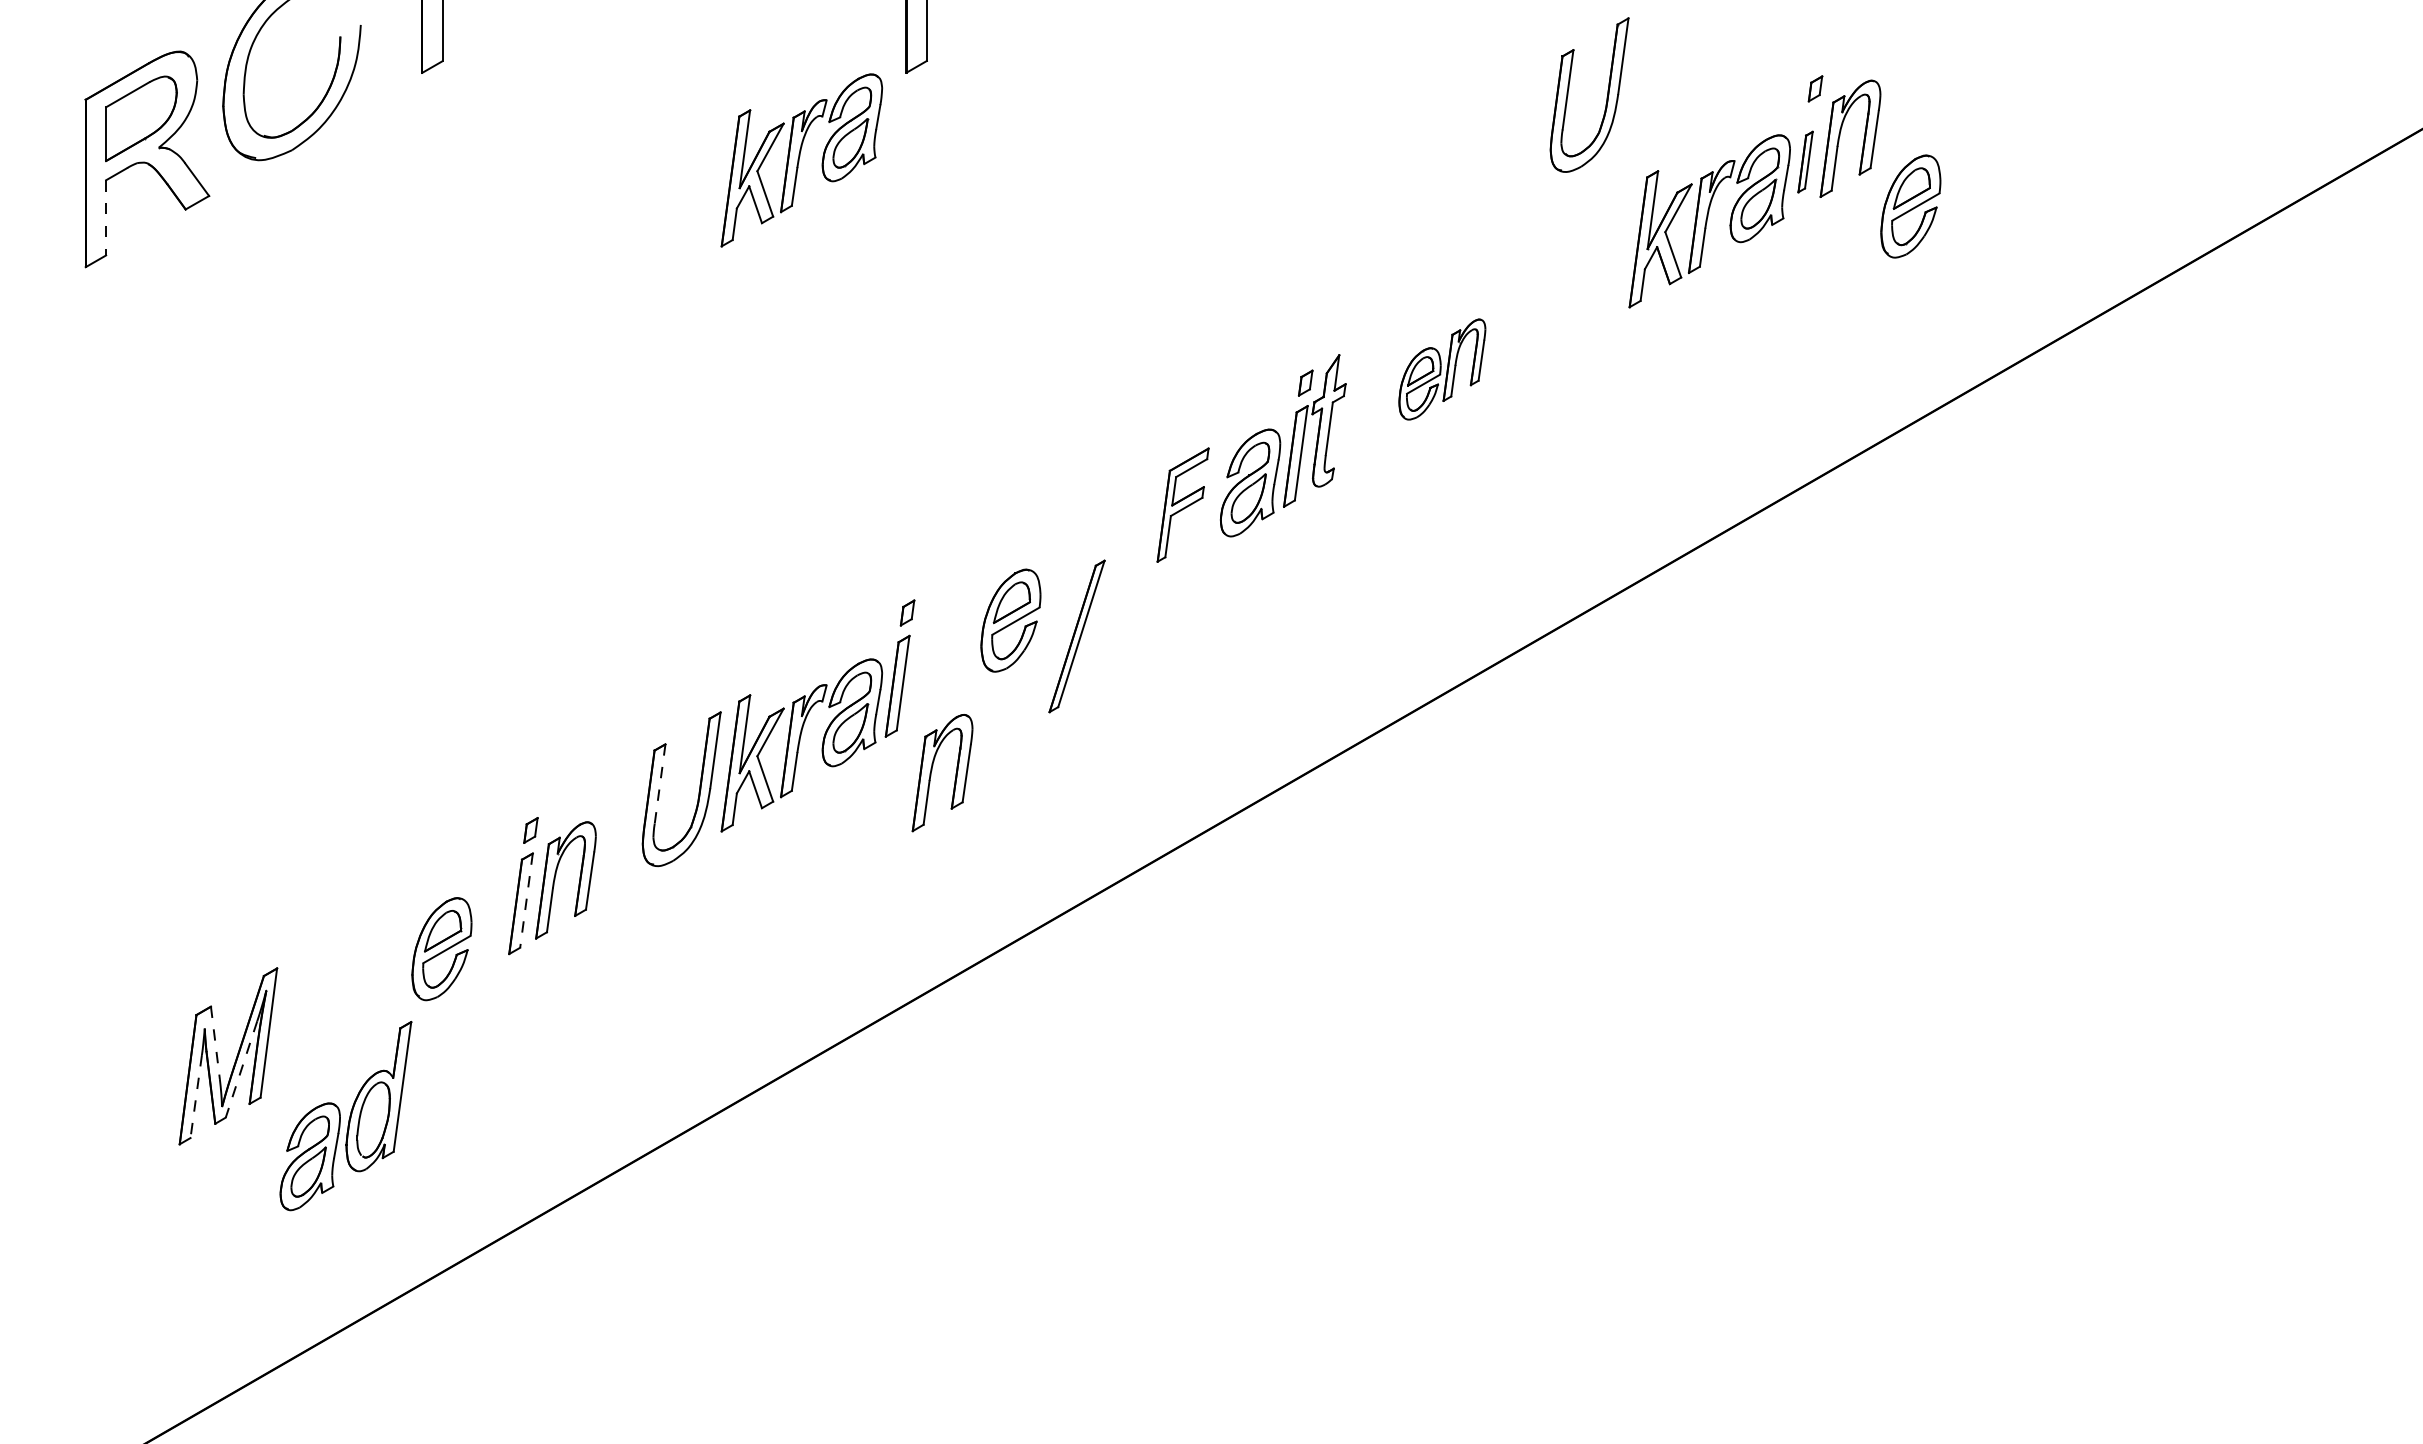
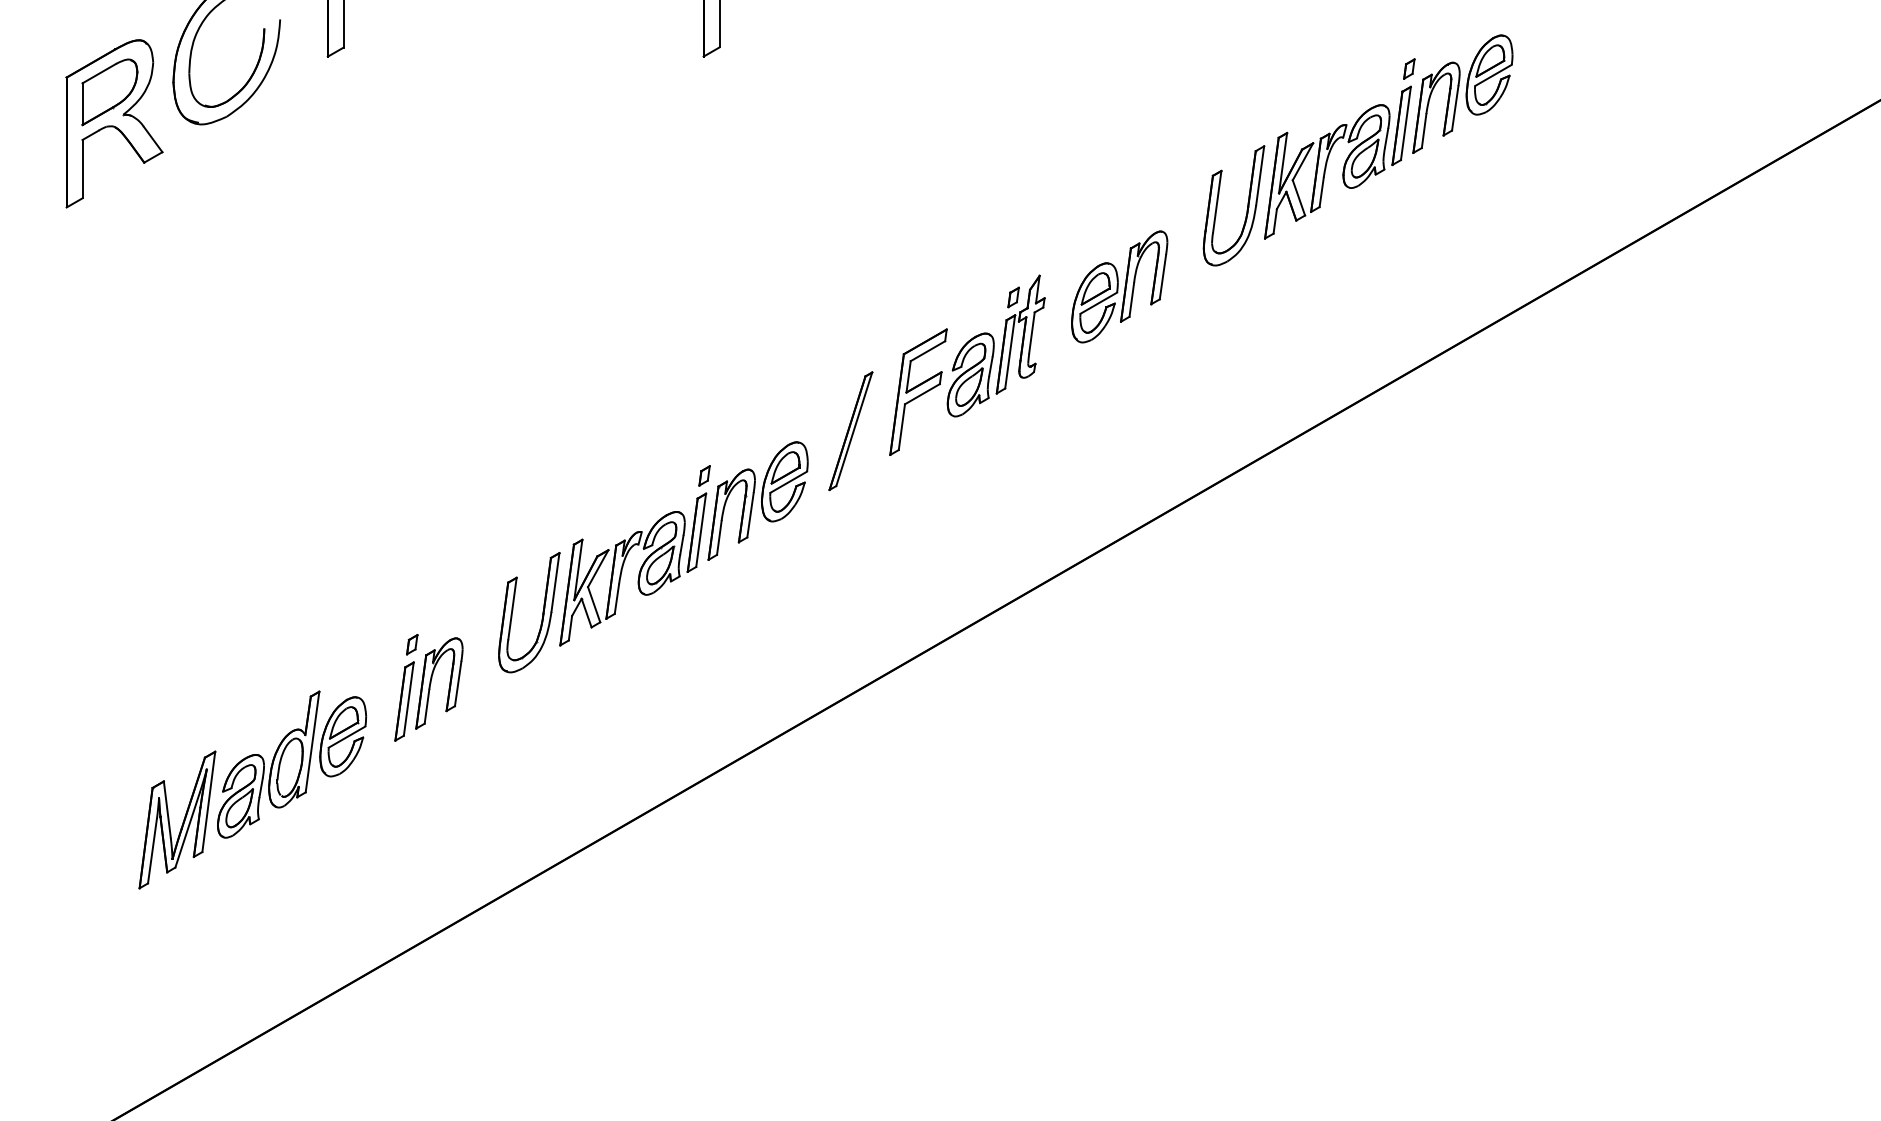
part: (1606, 97) -> (1247, 207), moved
part: (801, 160) -> (622, 124), removed
part: (1805, 161) -> (1401, 125), size x1.67
part: (1910, 206) -> (1489, 74), moved
line: (106, 217) -> (82, 168), dashed -> solid
part: (1442, 369) -> (1119, 286), size x1.43
part: (1182, 504) -> (917, 391), size x1.43
part: (1076, 636) -> (850, 431), moved
part: (932, 770) -> (723, 512), moved
line: (660, 783) -> (512, 608), dashed -> solid
line: (526, 900) -> (408, 699), dashed -> solid
line: (215, 1043) -> (167, 810), dashed -> solid
line: (241, 1069) -> (187, 830), dashed -> solid
line: (196, 1096) -> (152, 851), dashed -> solid
part: (345, 1116) -> (268, 765), moved

